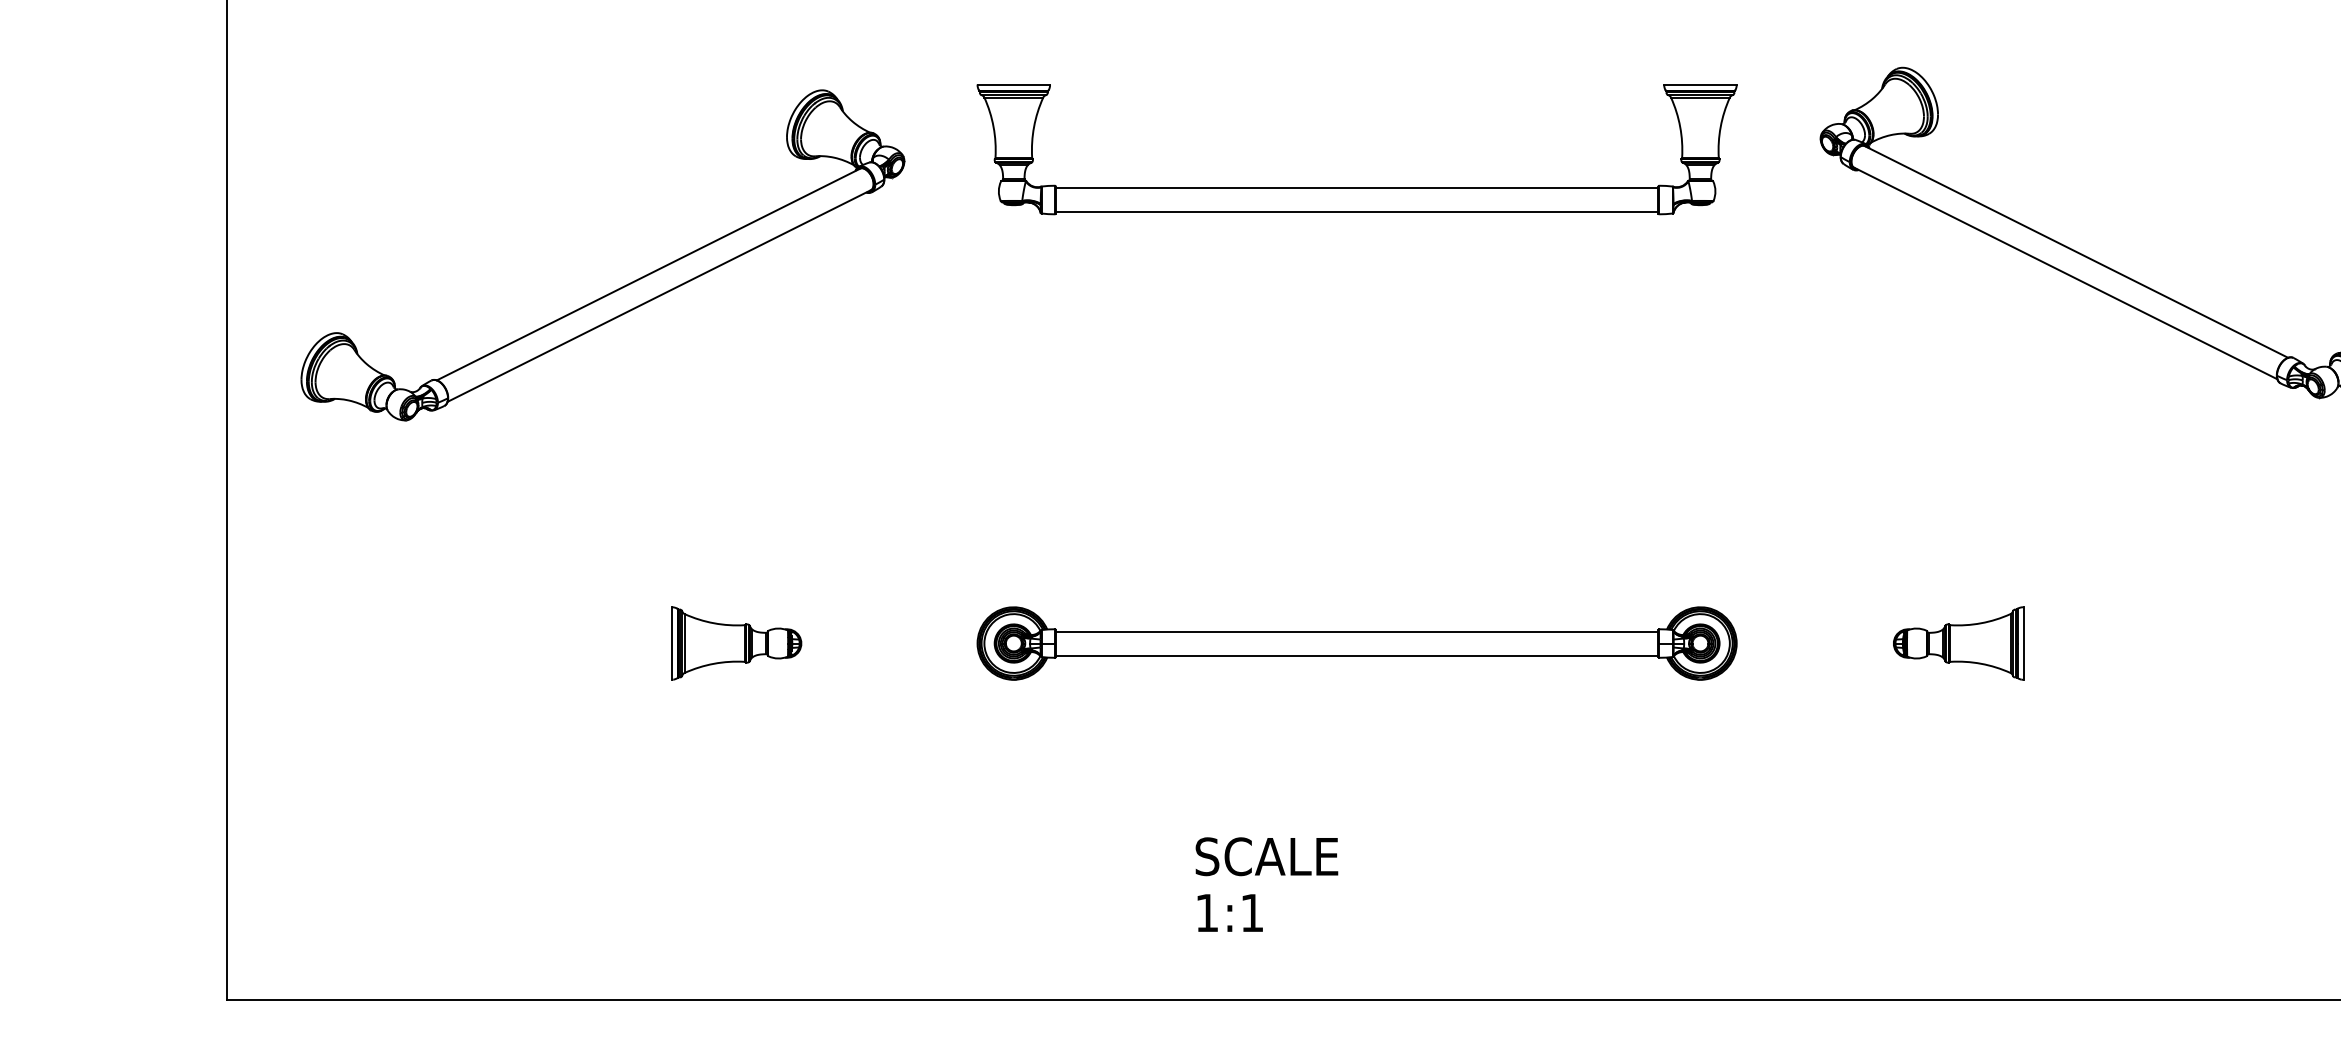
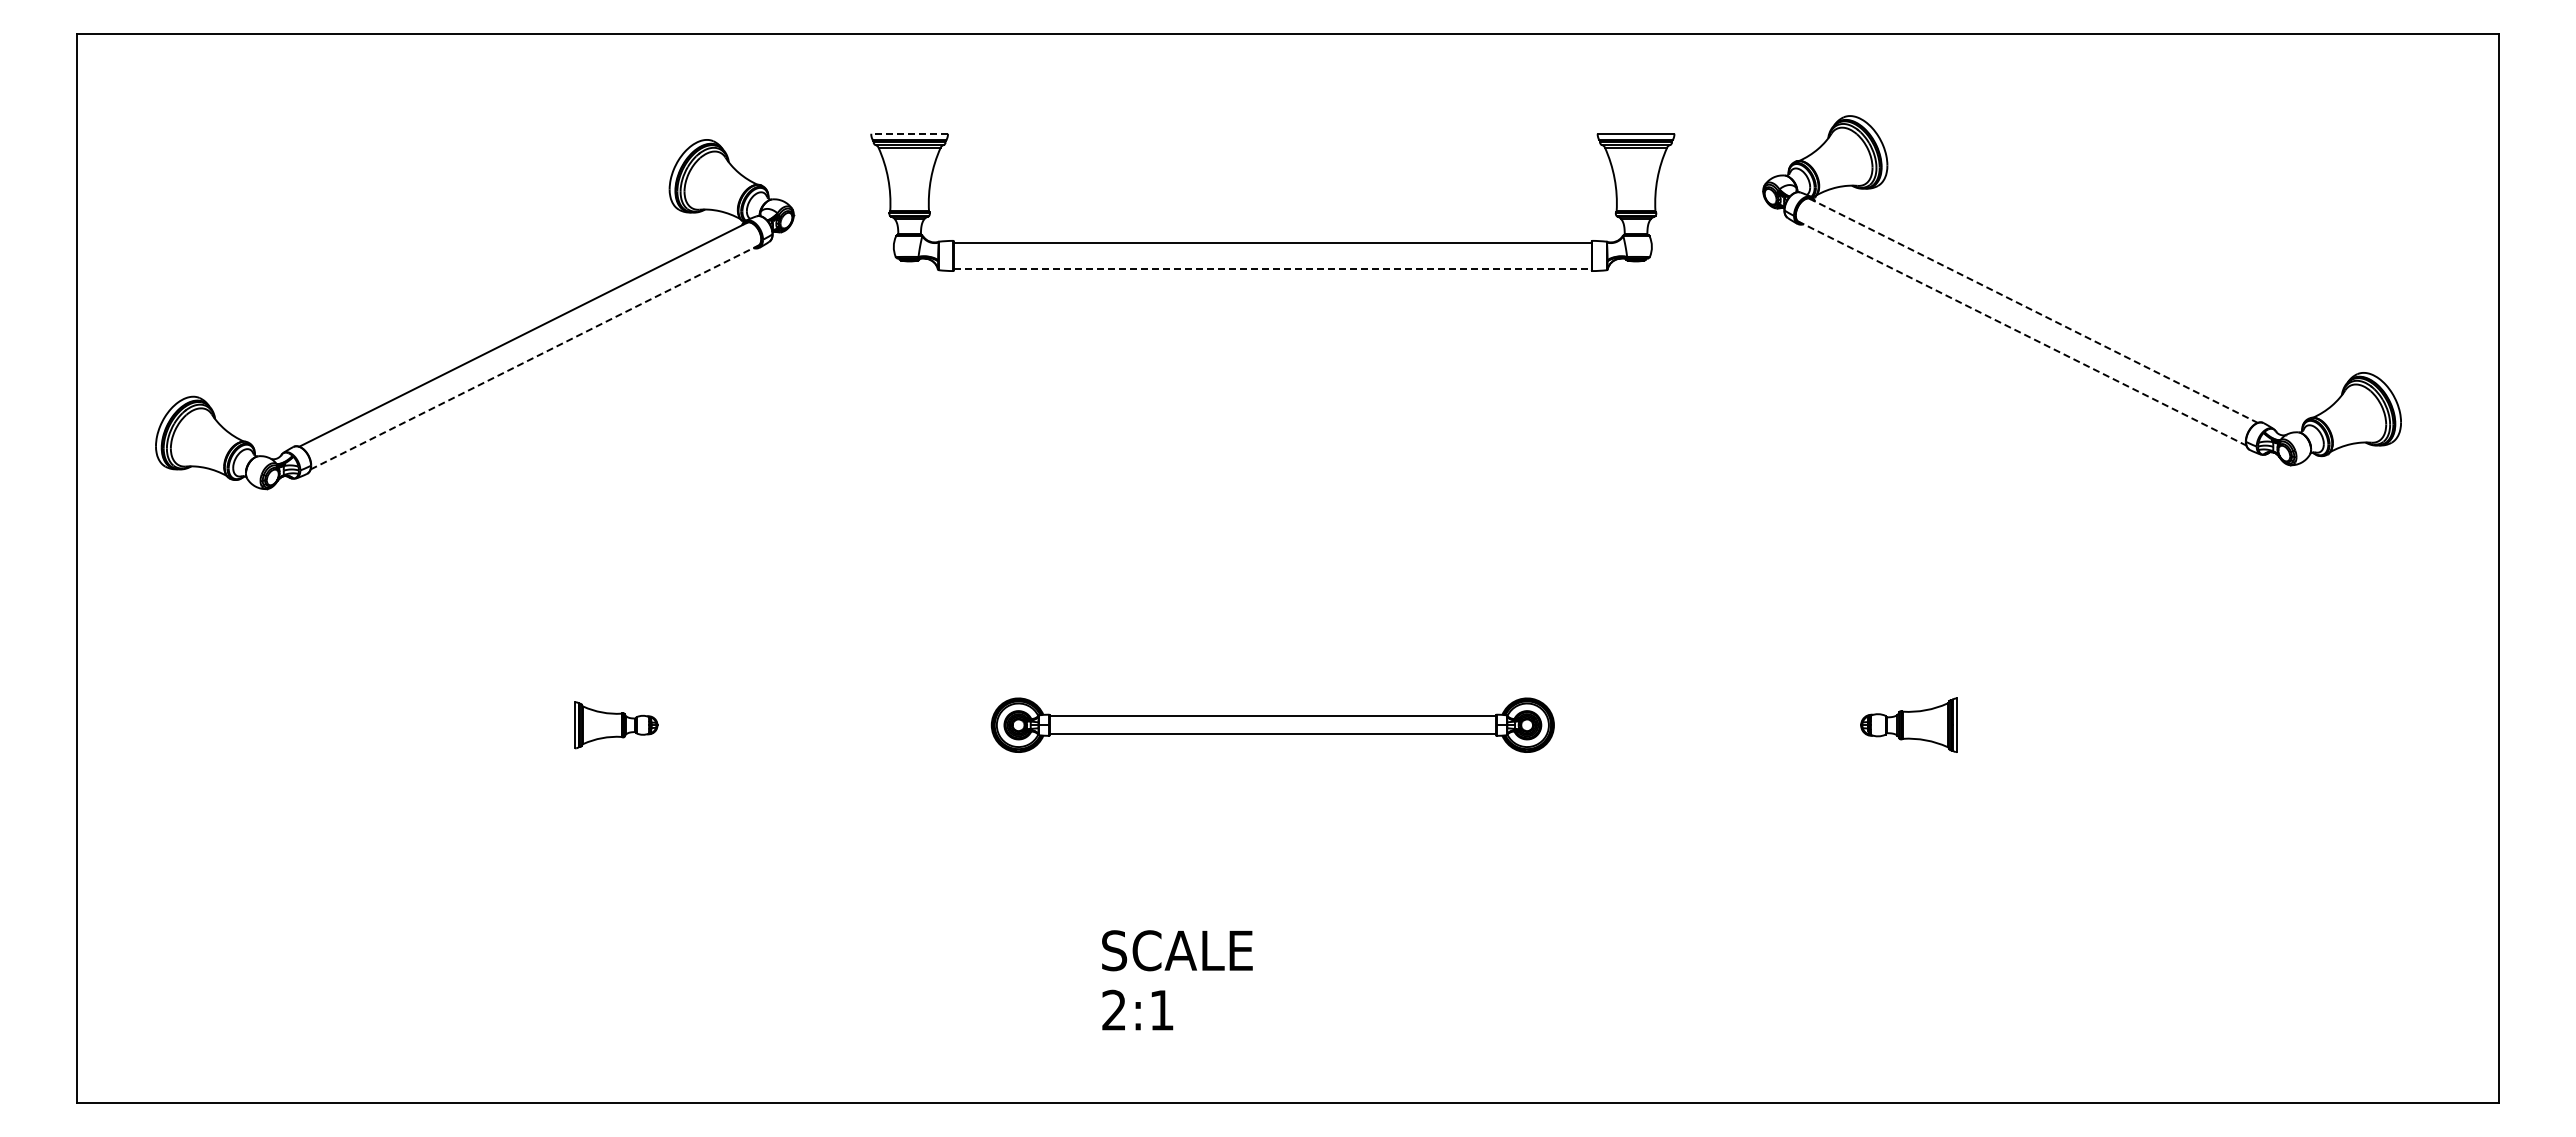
line: (1013, 84) -> (909, 133), solid -> dashed
line: (1356, 211) -> (1272, 268), solid -> dashed
line: (2076, 251) -> (2033, 310), solid -> dashed
line: (2065, 273) -> (2022, 333), solid -> dashed
line: (659, 295) -> (534, 357), solid -> dashed
part: (736, 643) -> (616, 725), size x0.6
part: (1356, 643) -> (1272, 725), size x0.7
part: (1957, 643) -> (1908, 725), size x0.7
text: (1206, 912) -> (1113, 1009), 1:1 -> 2:1

